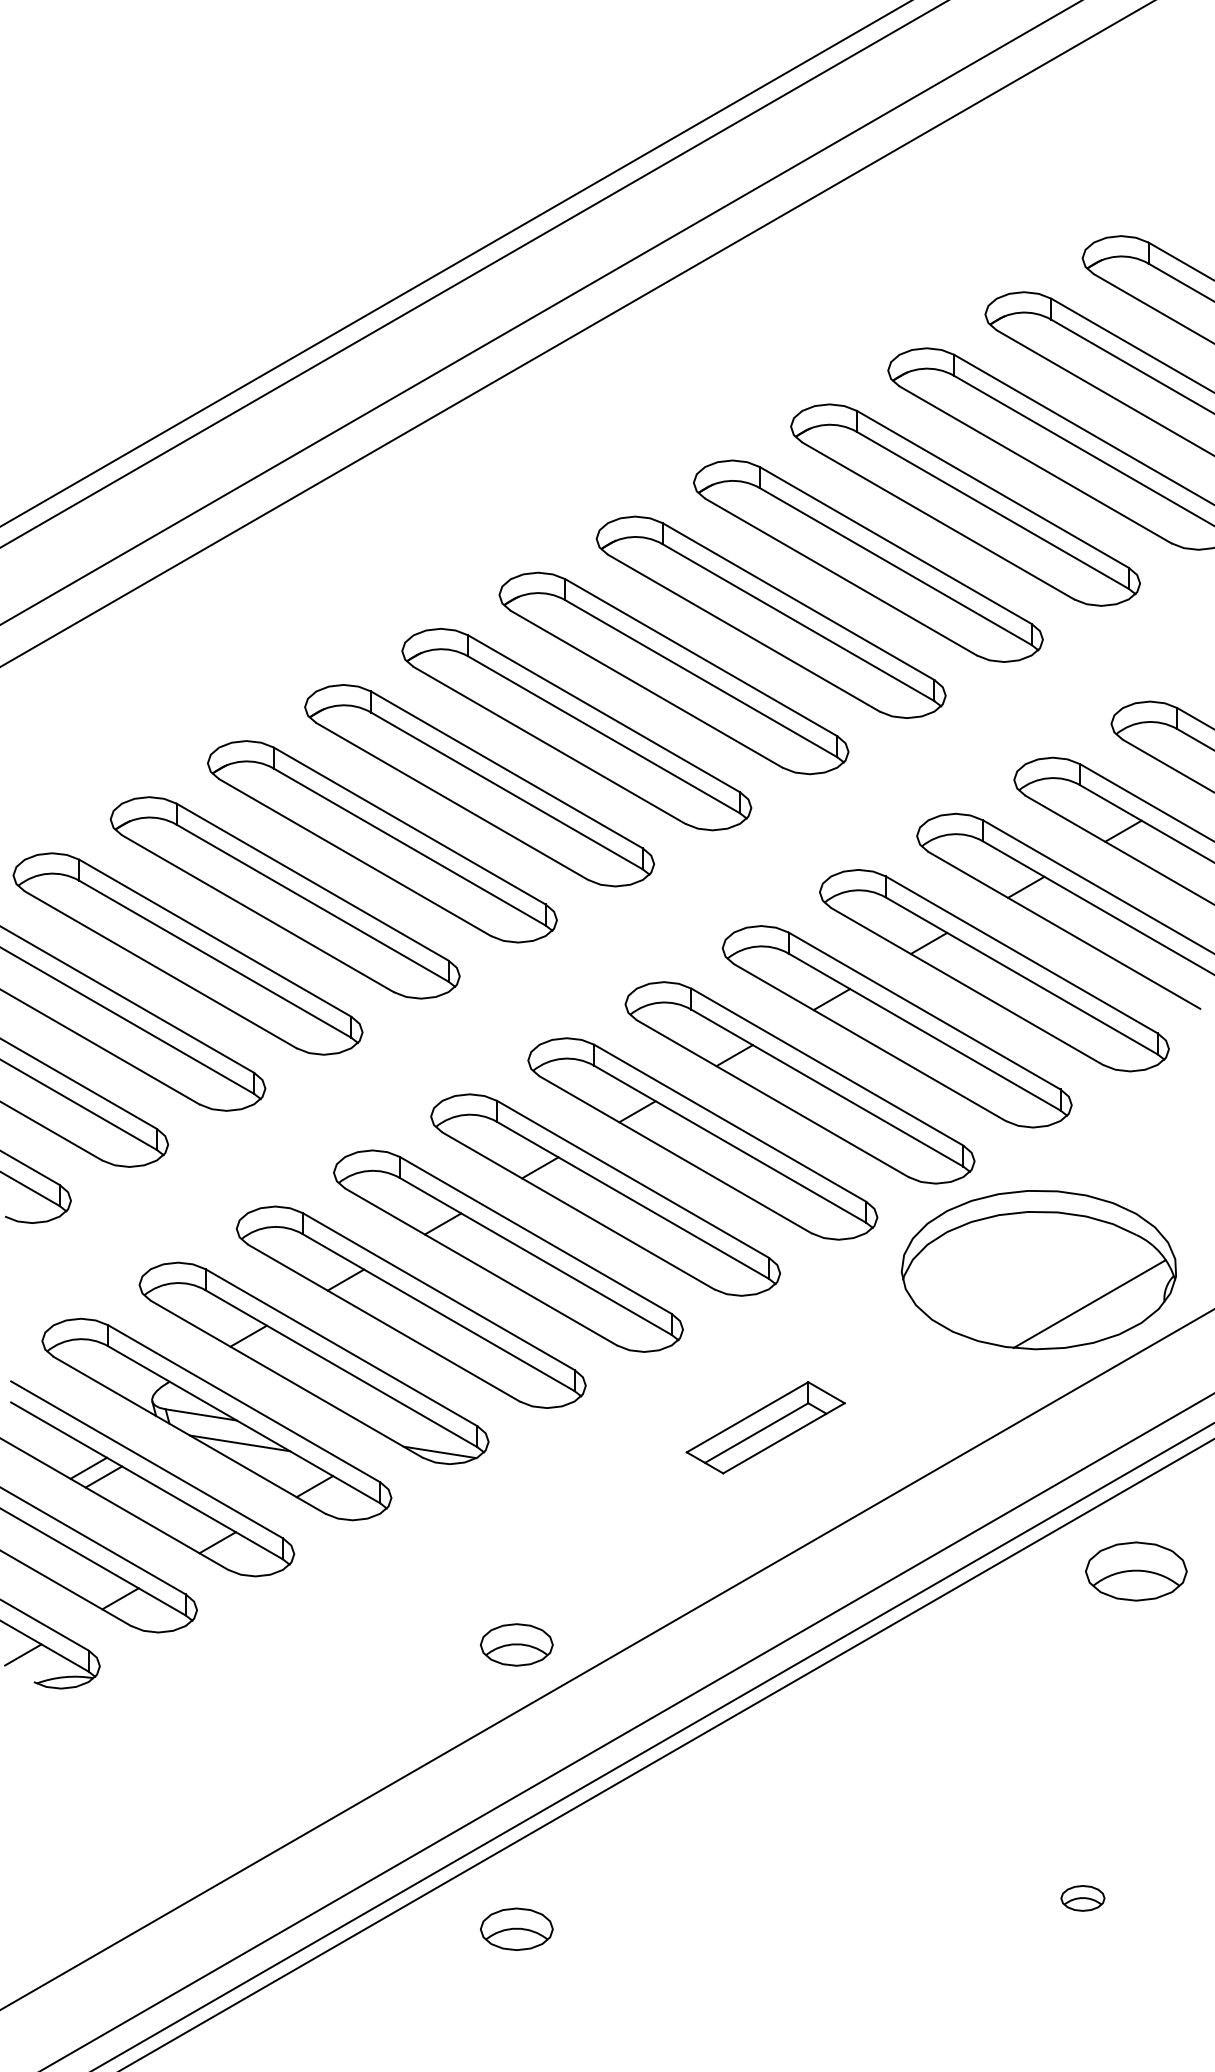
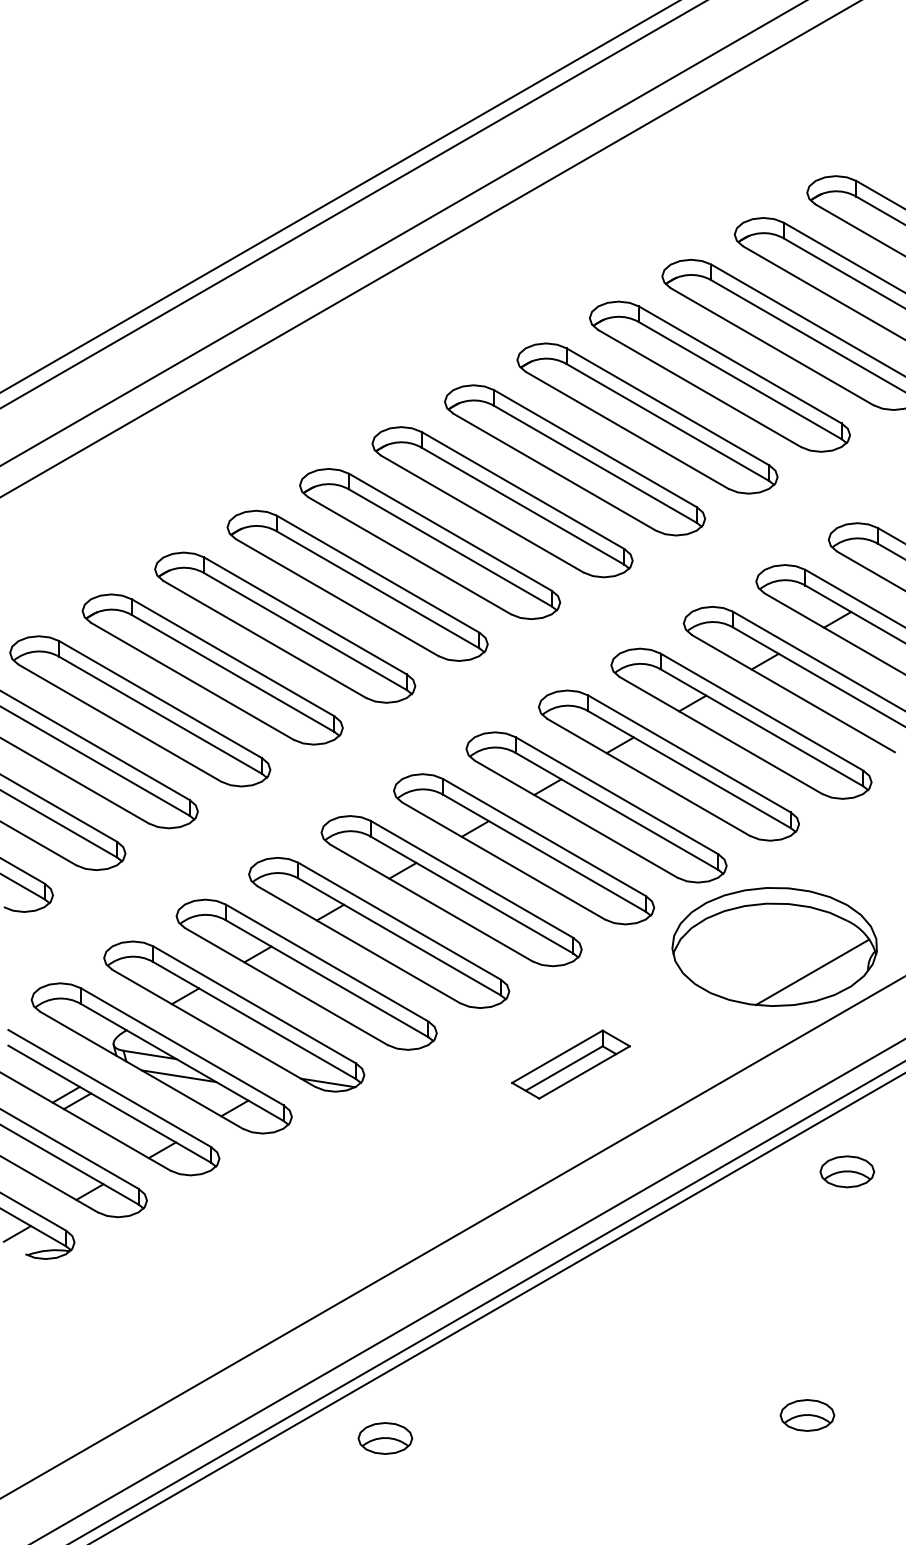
part: (1136, 1571) -> (847, 1171), size x0.71
part: (516, 1644) -> (385, 1226), removed
part: (1082, 1898) -> (807, 1415), size x1.67

